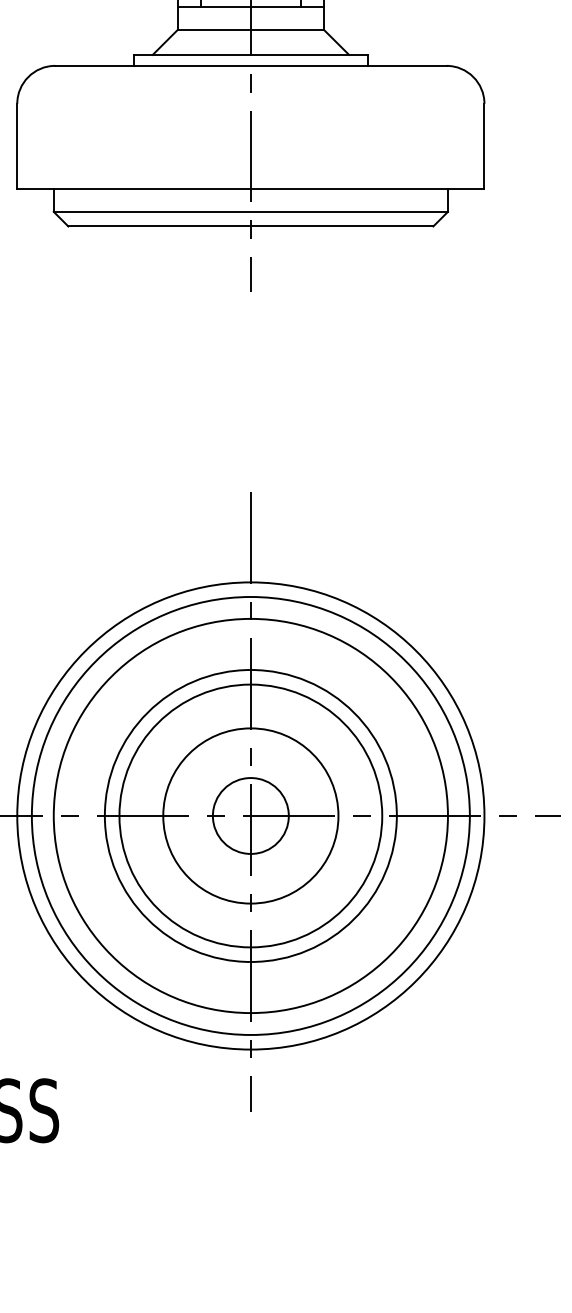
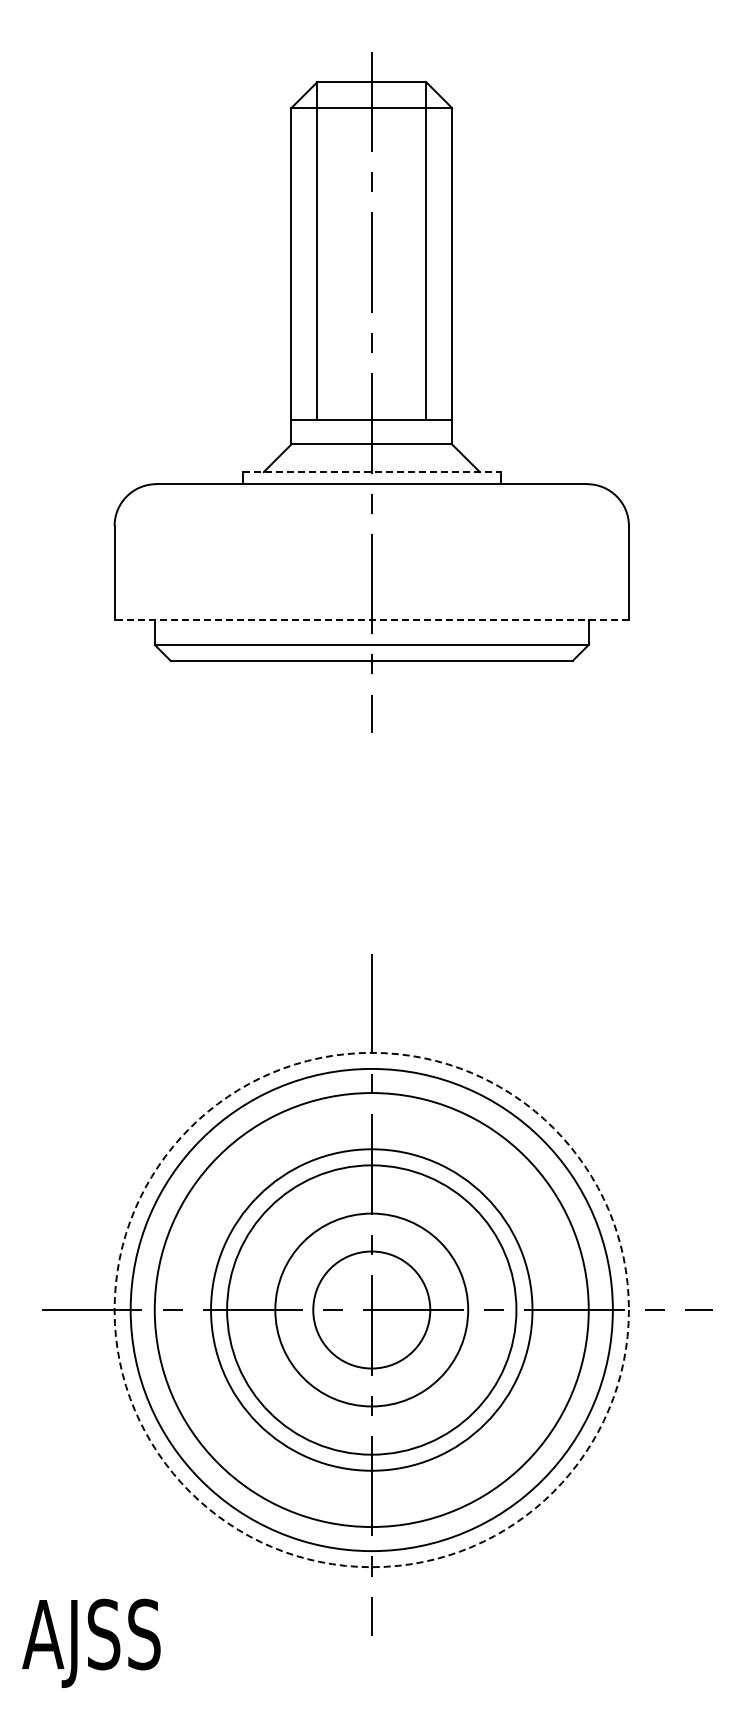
line: (250, 55) -> (371, 472), solid -> dashed
line: (250, 188) -> (371, 619), solid -> dashed
circle: (250, 815) -> (371, 1309), size x1.4
circle: (250, 815) -> (371, 1309), solid -> dashed

